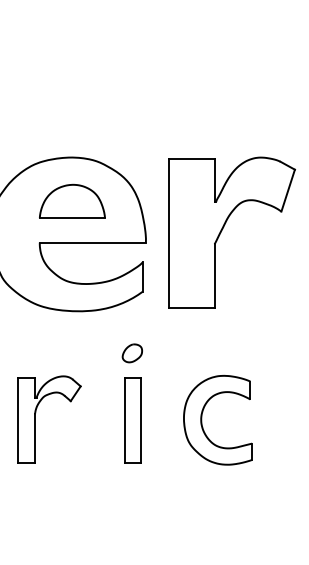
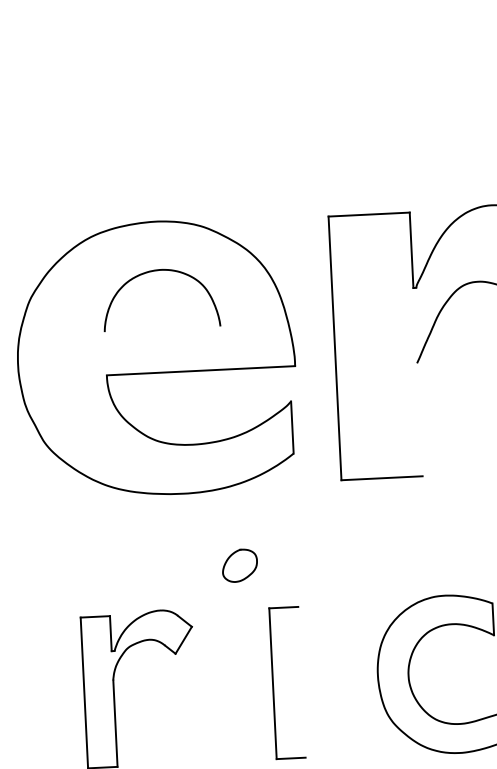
line: (72, 218) -> (162, 329), removed
line: (214, 276) -> (419, 420), removed
part: (131, 353) -> (238, 566), moved
line: (141, 420) -> (302, 682), removed

